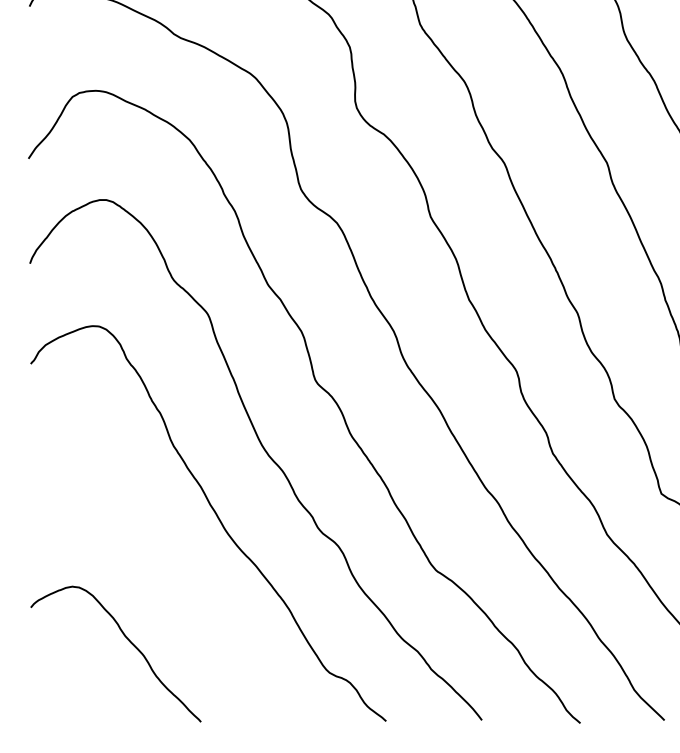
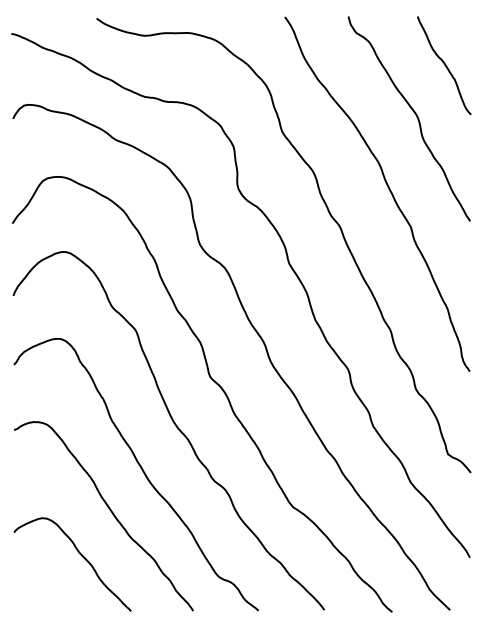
curve: (169, 575) -> (109, 510), added

